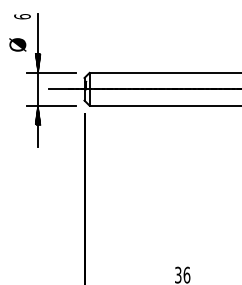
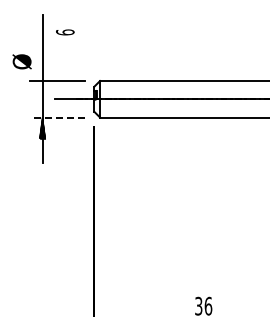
text: (22, 16) -> (65, 32), moved
text: (17, 44) -> (21, 61), moved
hatch: (37, 62) -> (42, 69), removed
line: (51, 105) -> (57, 117), solid -> dashed

